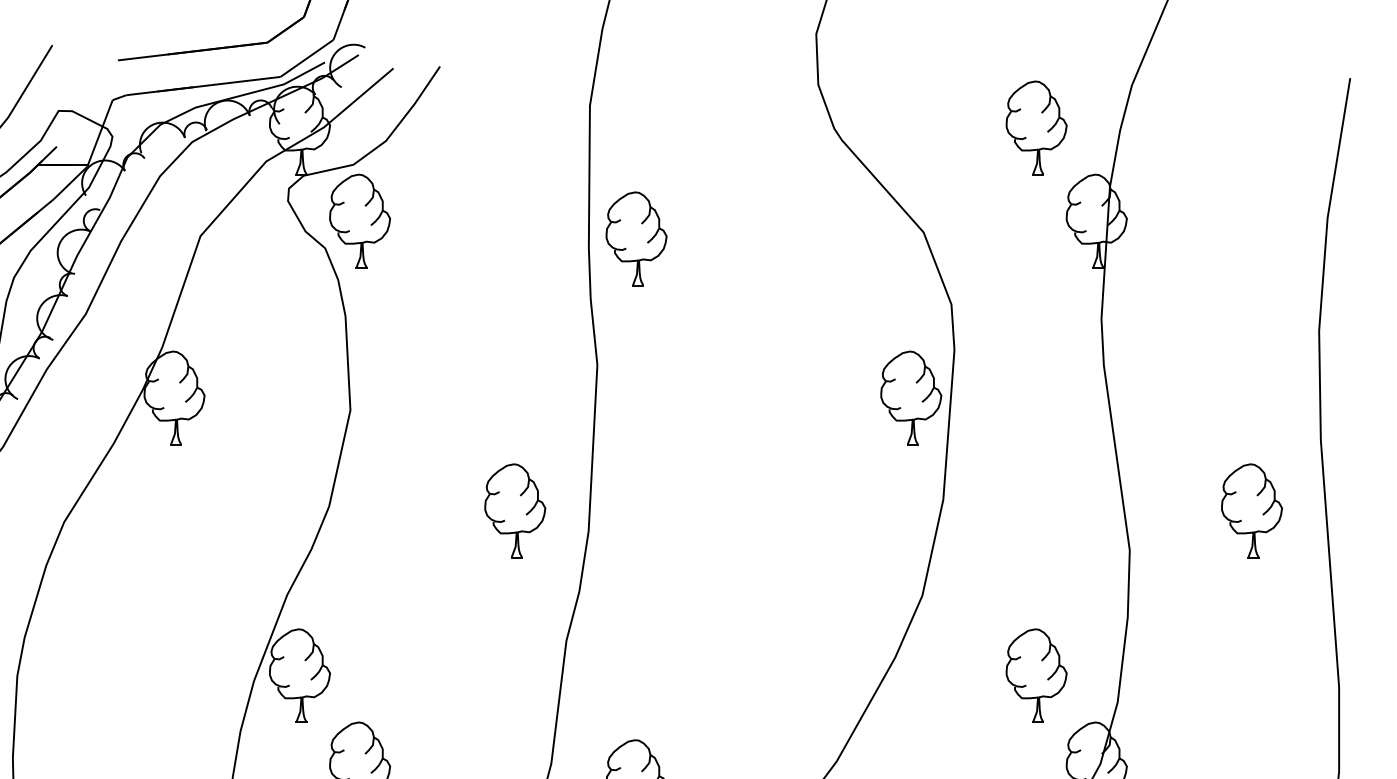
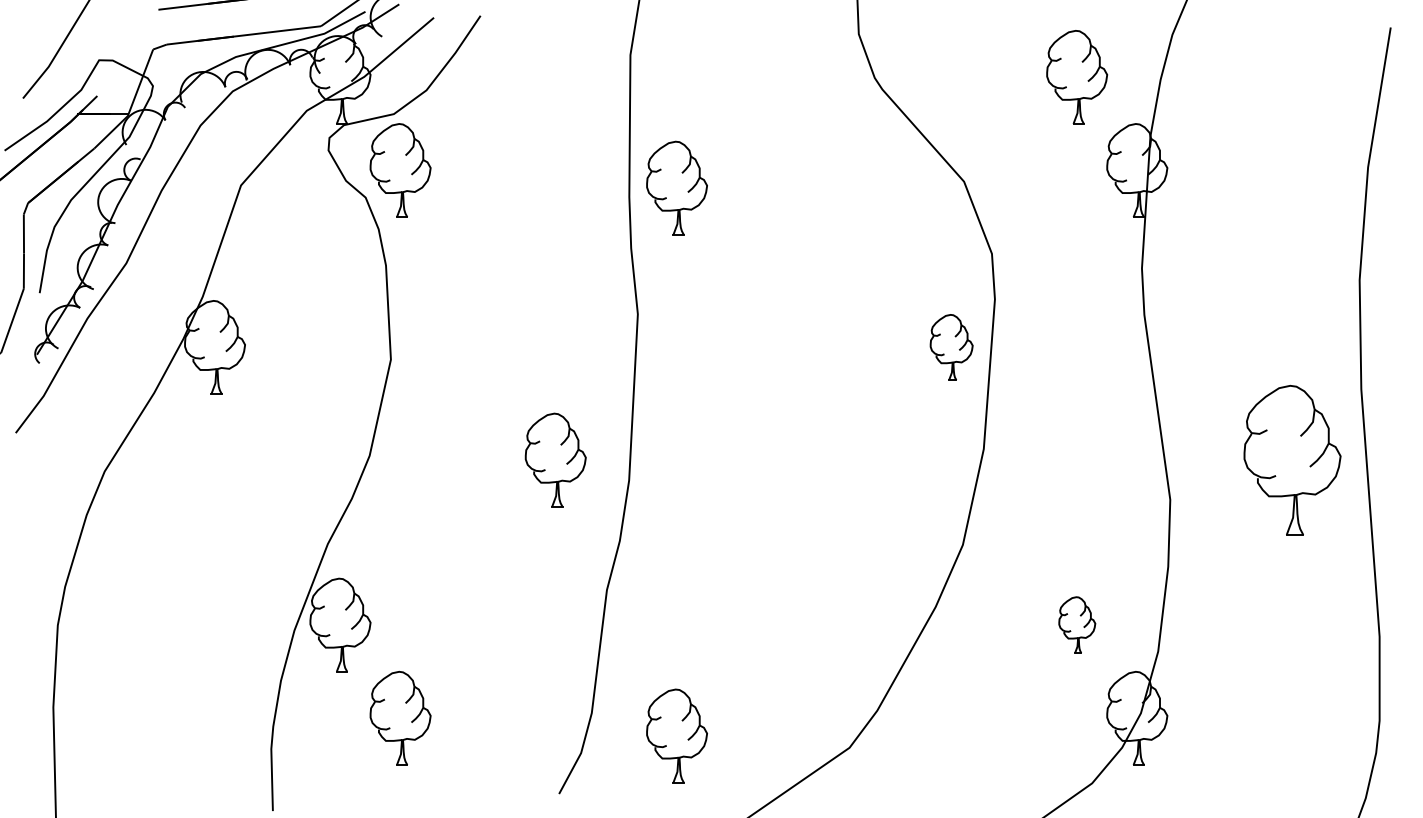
part: (911, 398) -> (951, 347), size x0.7
part: (1252, 510) -> (1292, 459), size x1.6
part: (1037, 675) -> (1077, 624), size x0.6

